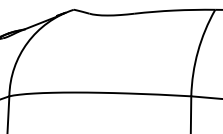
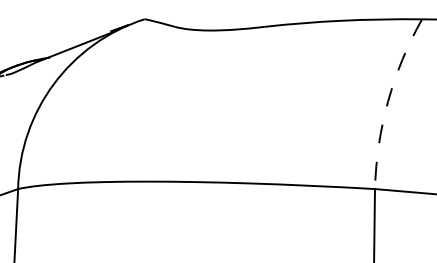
arc: (197, 51) -> (387, 101), solid -> dashed

